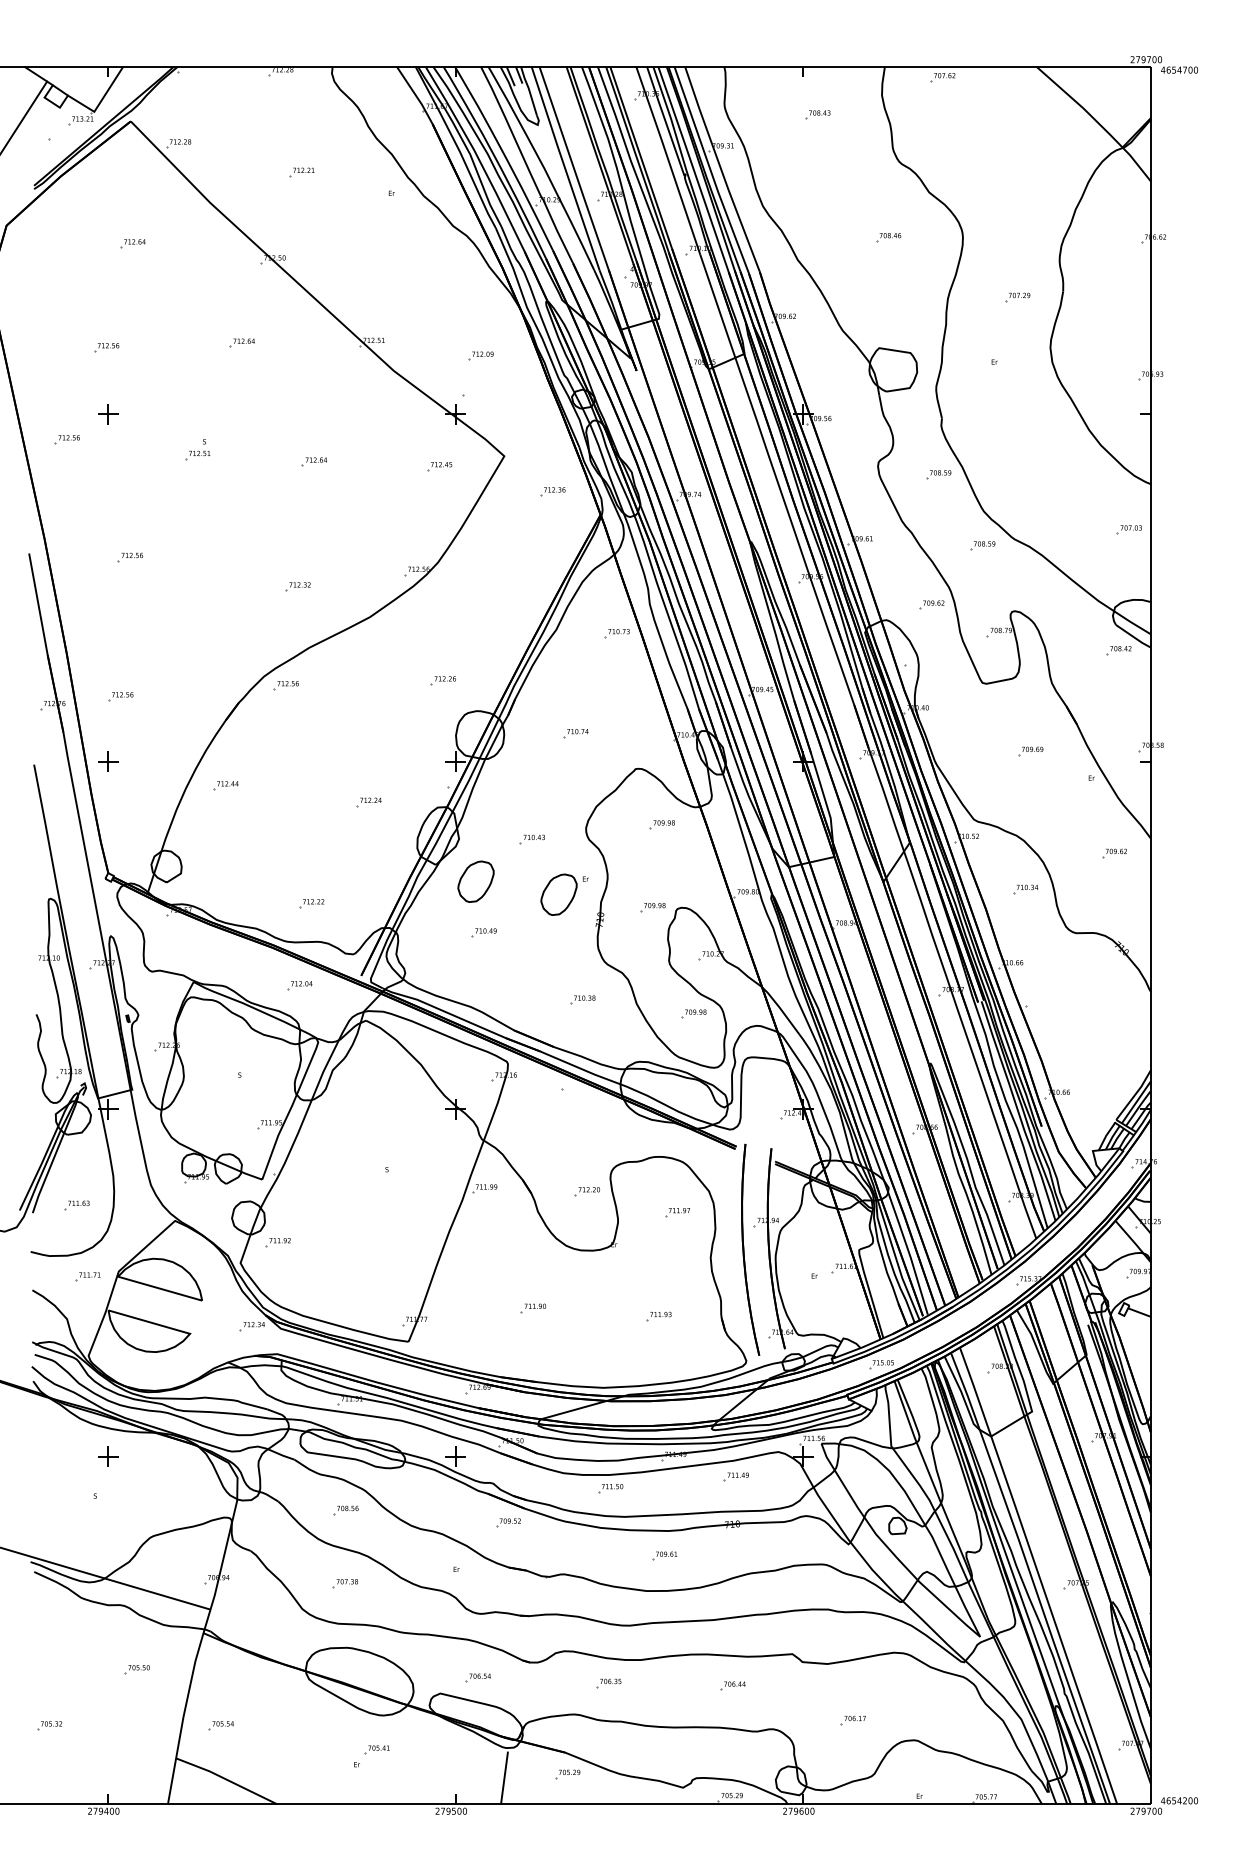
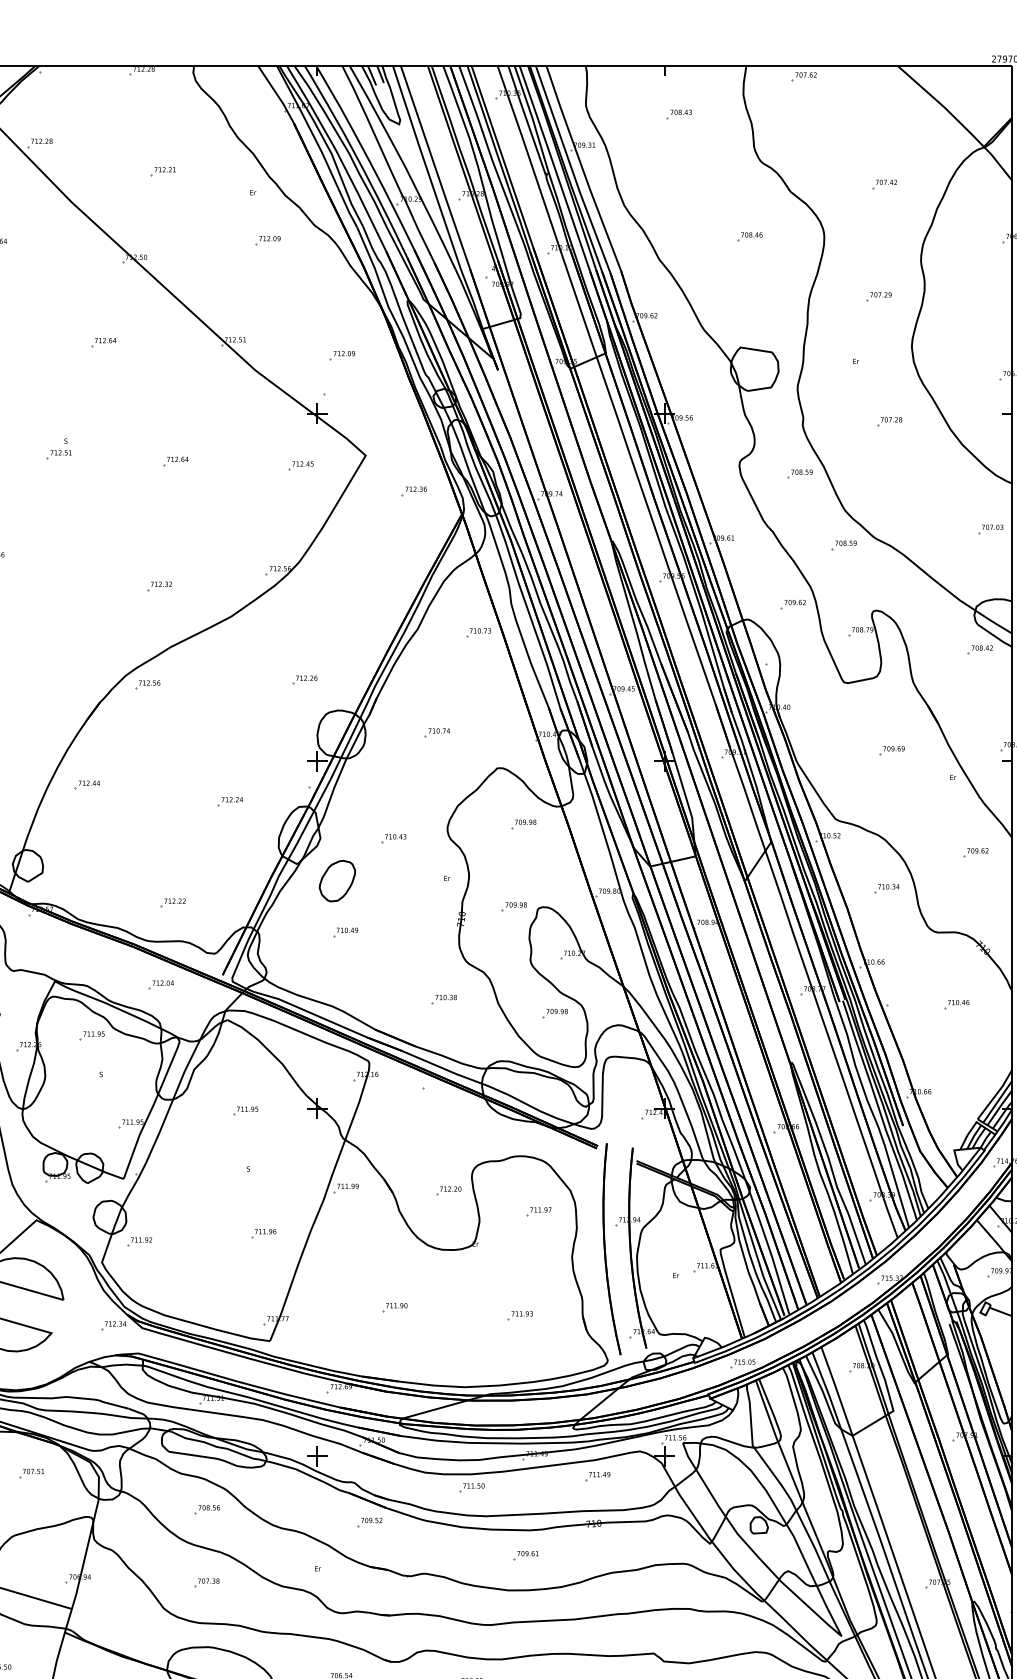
part: (1022, 184) -> (883, 183), added
part: (406, 241) -> (267, 240), added
part: (1027, 422) -> (888, 421), added
part: (558, 894) -> (419, 893), removed
part: (1094, 1004) -> (955, 1003), added
part: (230, 1036) -> (91, 1035), added
part: (383, 1111) -> (244, 1110), added
part: (401, 1234) -> (262, 1233), added
part: (169, 1473) -> (30, 1472), added

